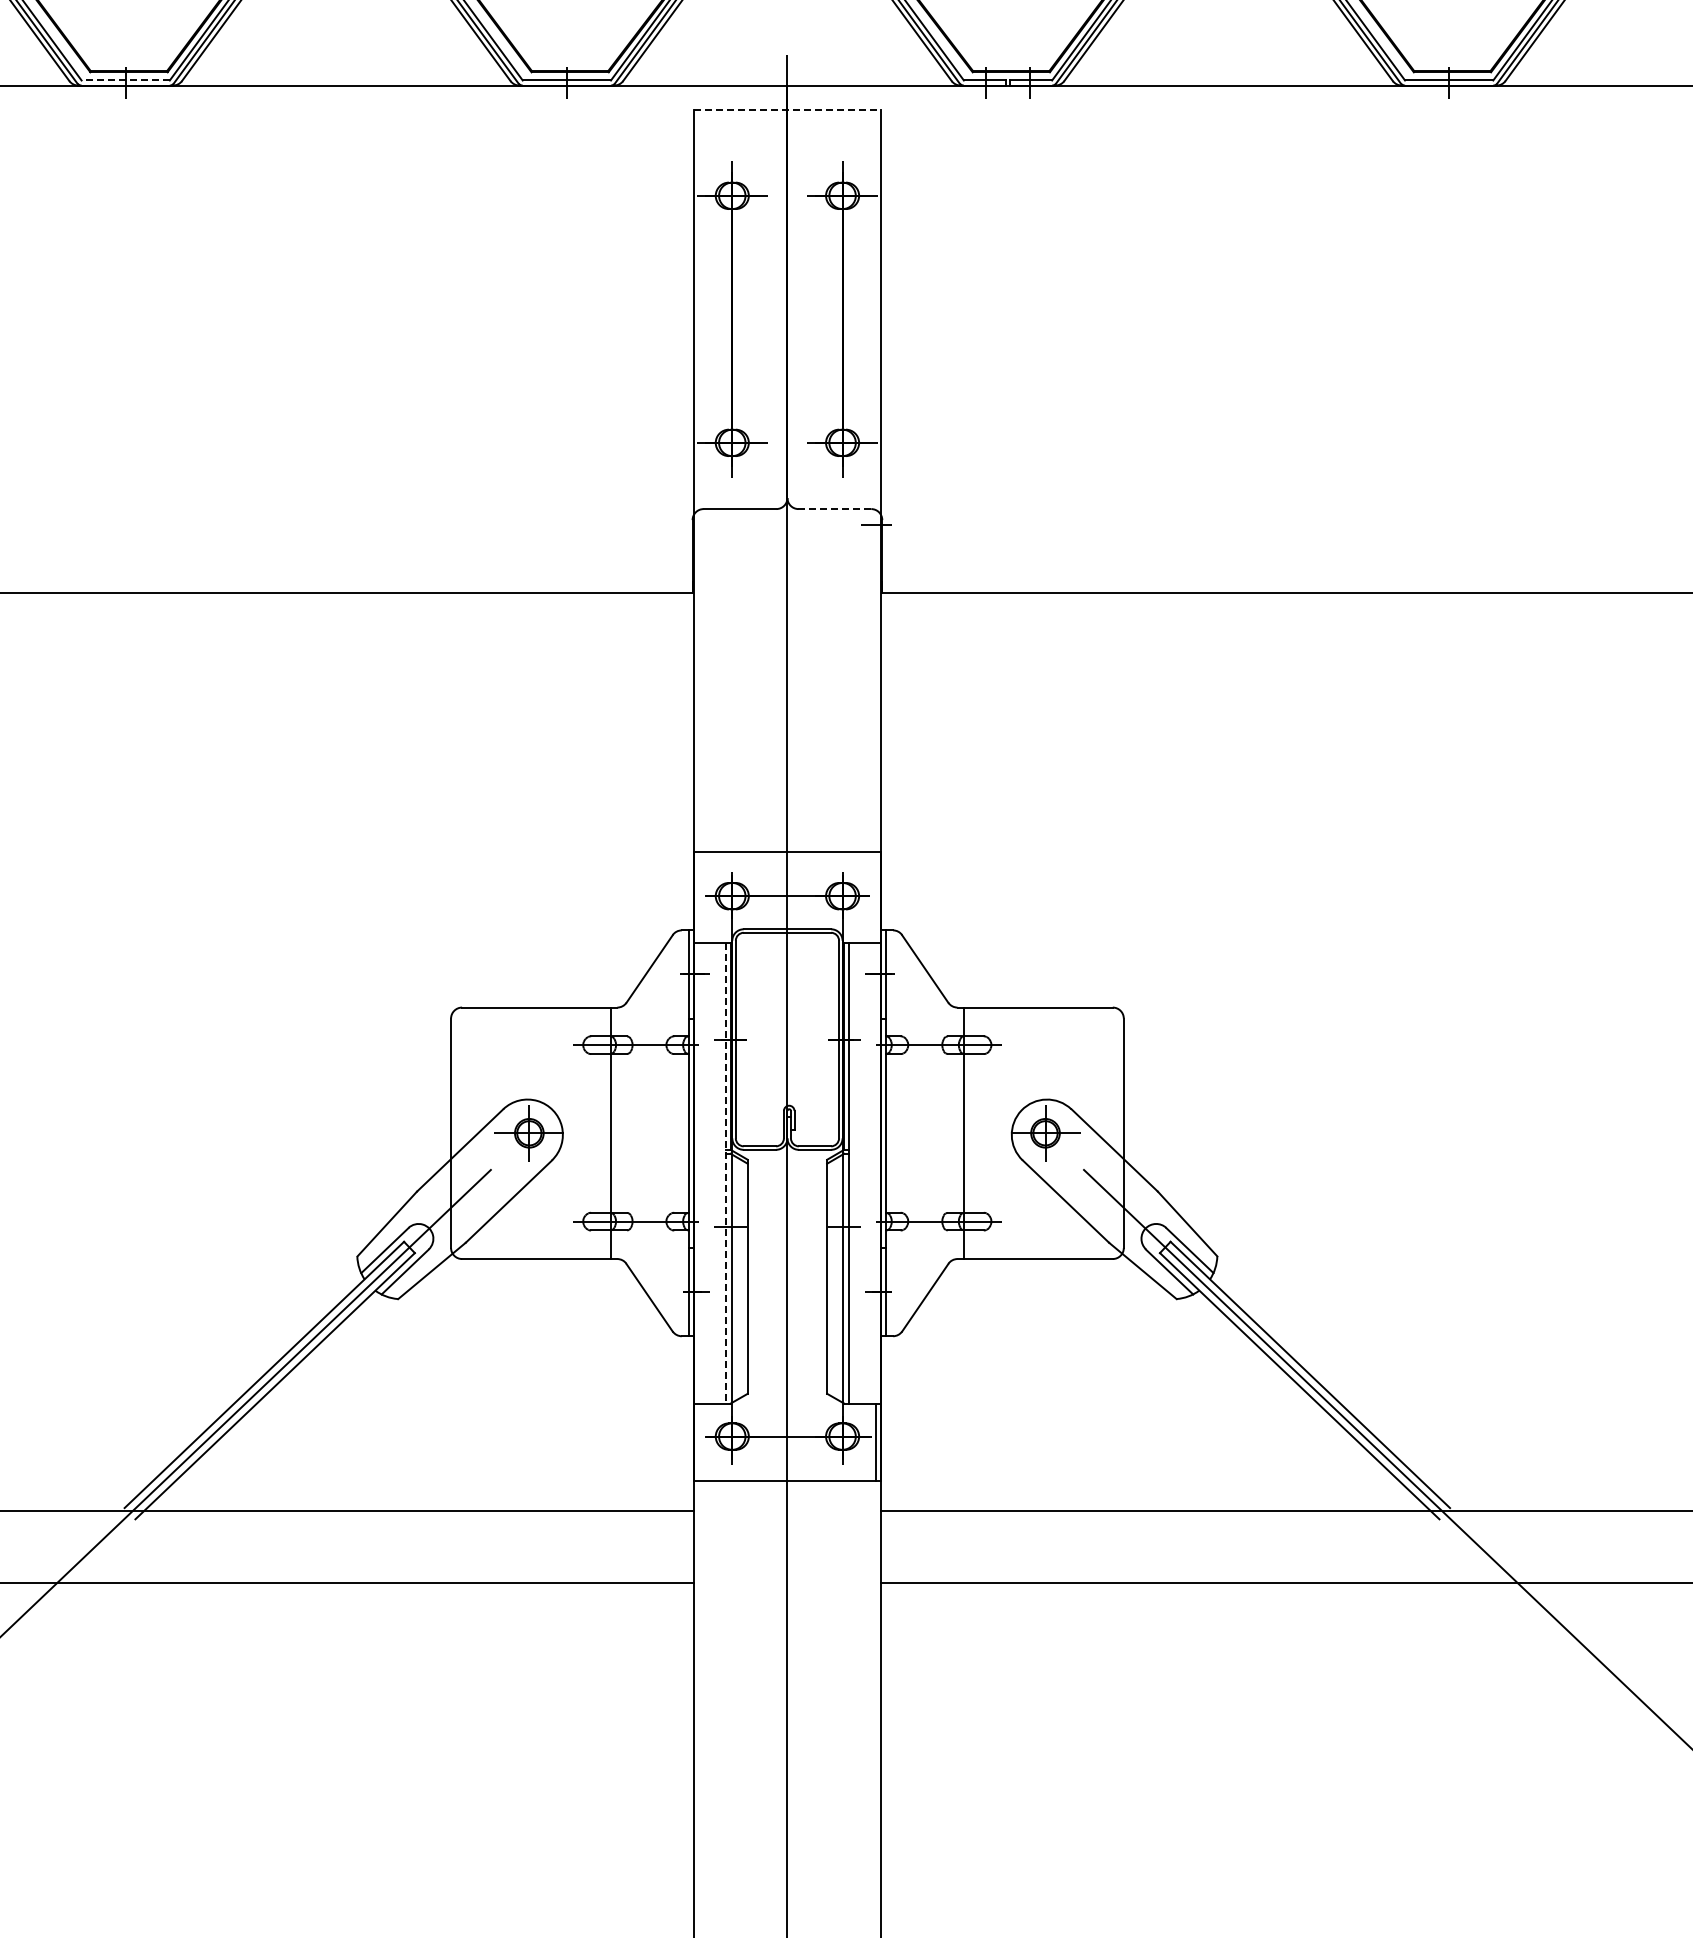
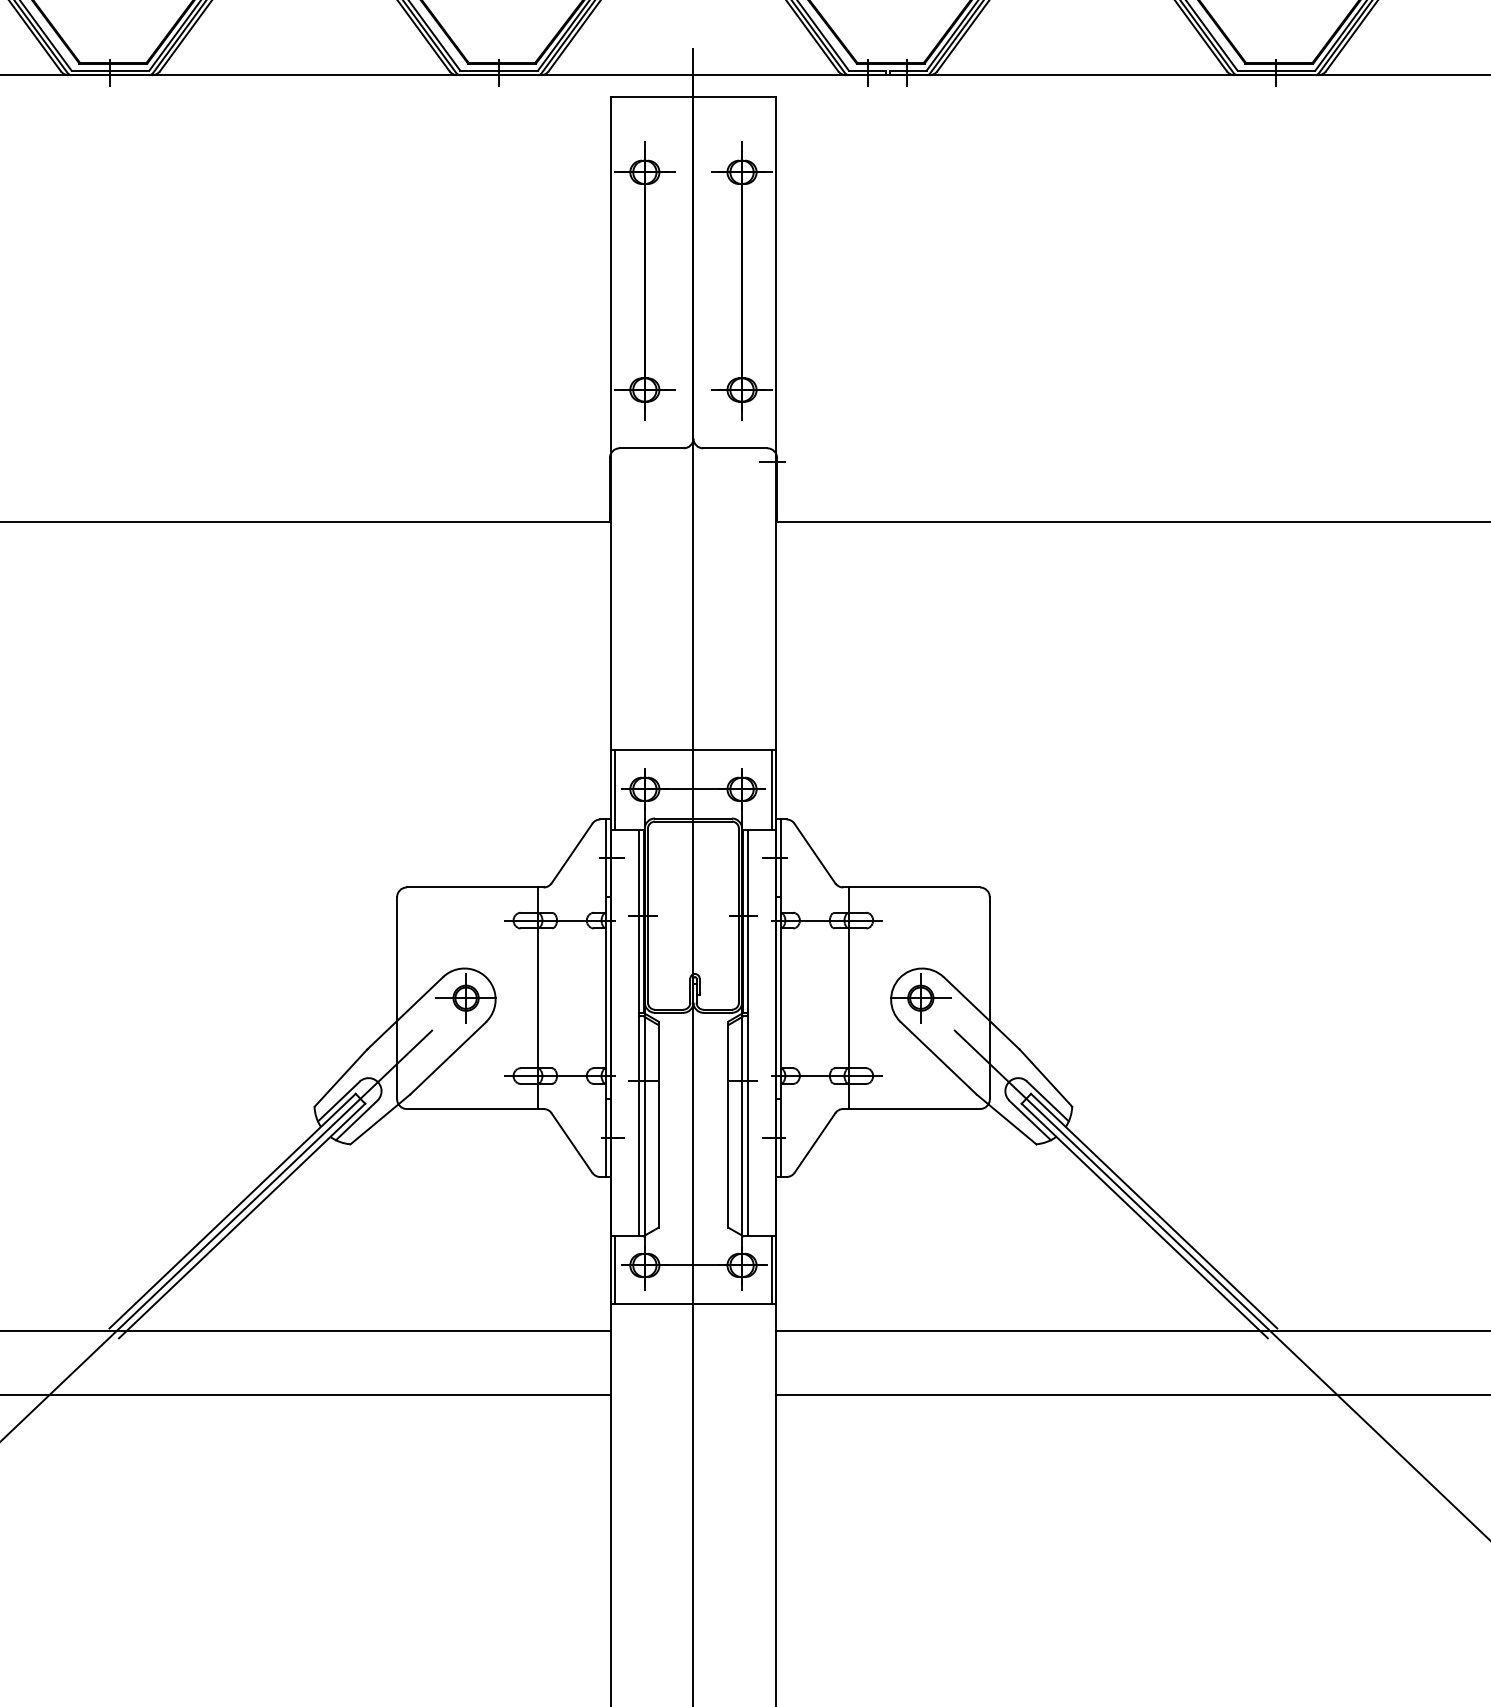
line: (125, 80) -> (110, 70), dashed -> solid
line: (787, 109) -> (693, 96), dashed -> solid
line: (835, 509) -> (735, 448), dashed -> solid
line: (698, 897) -> (615, 790), added
line: (876, 897) -> (771, 790), added
line: (725, 1173) -> (638, 1033), dashed -> solid
line: (698, 1441) -> (615, 1269), added

